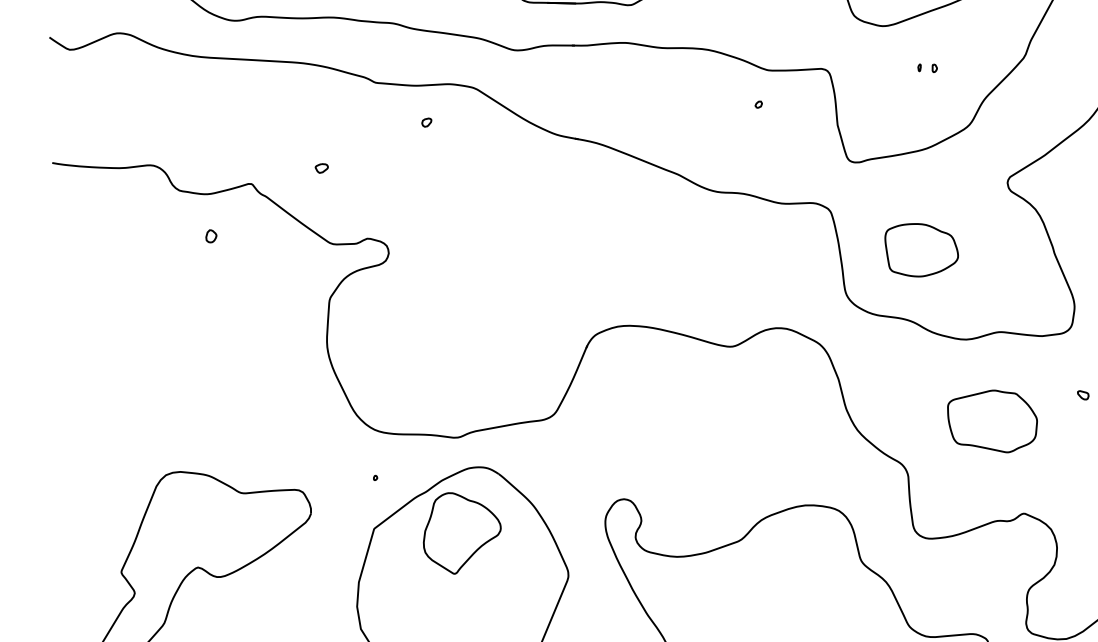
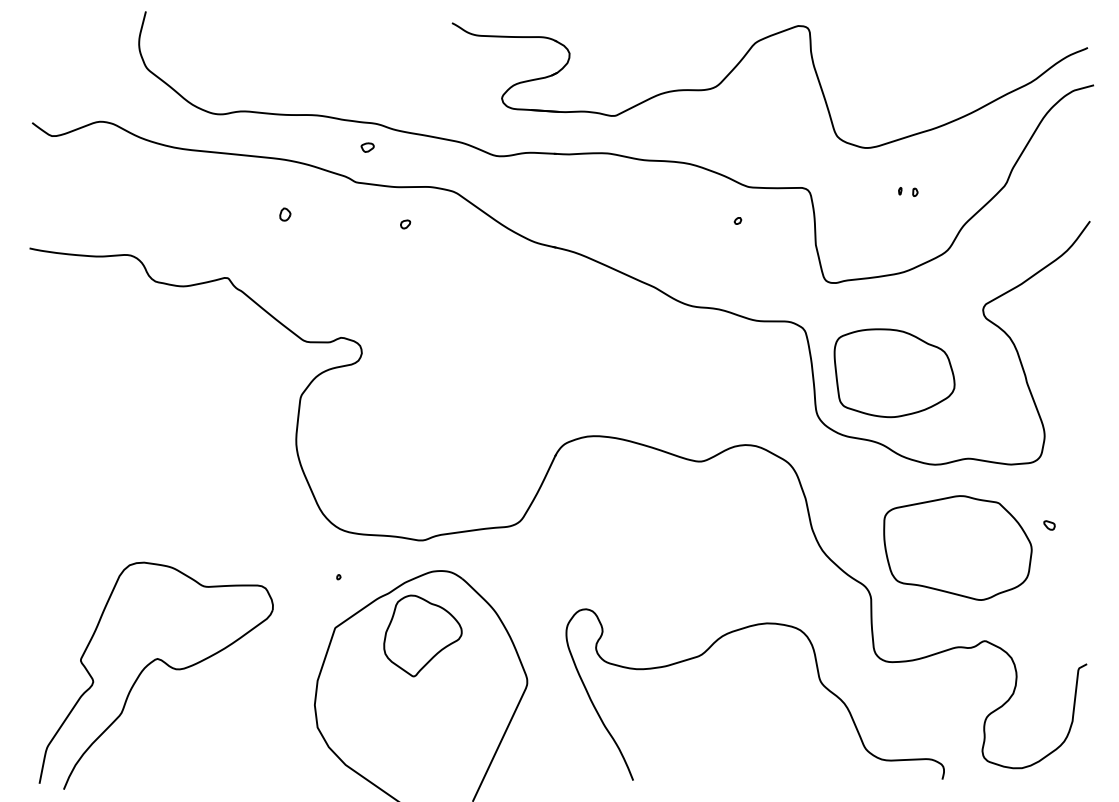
part: (321, 168) -> (367, 147), moved
part: (211, 236) -> (285, 214), moved
part: (921, 250) -> (894, 373), size x1.67
part: (992, 421) -> (957, 547), size x1.67

